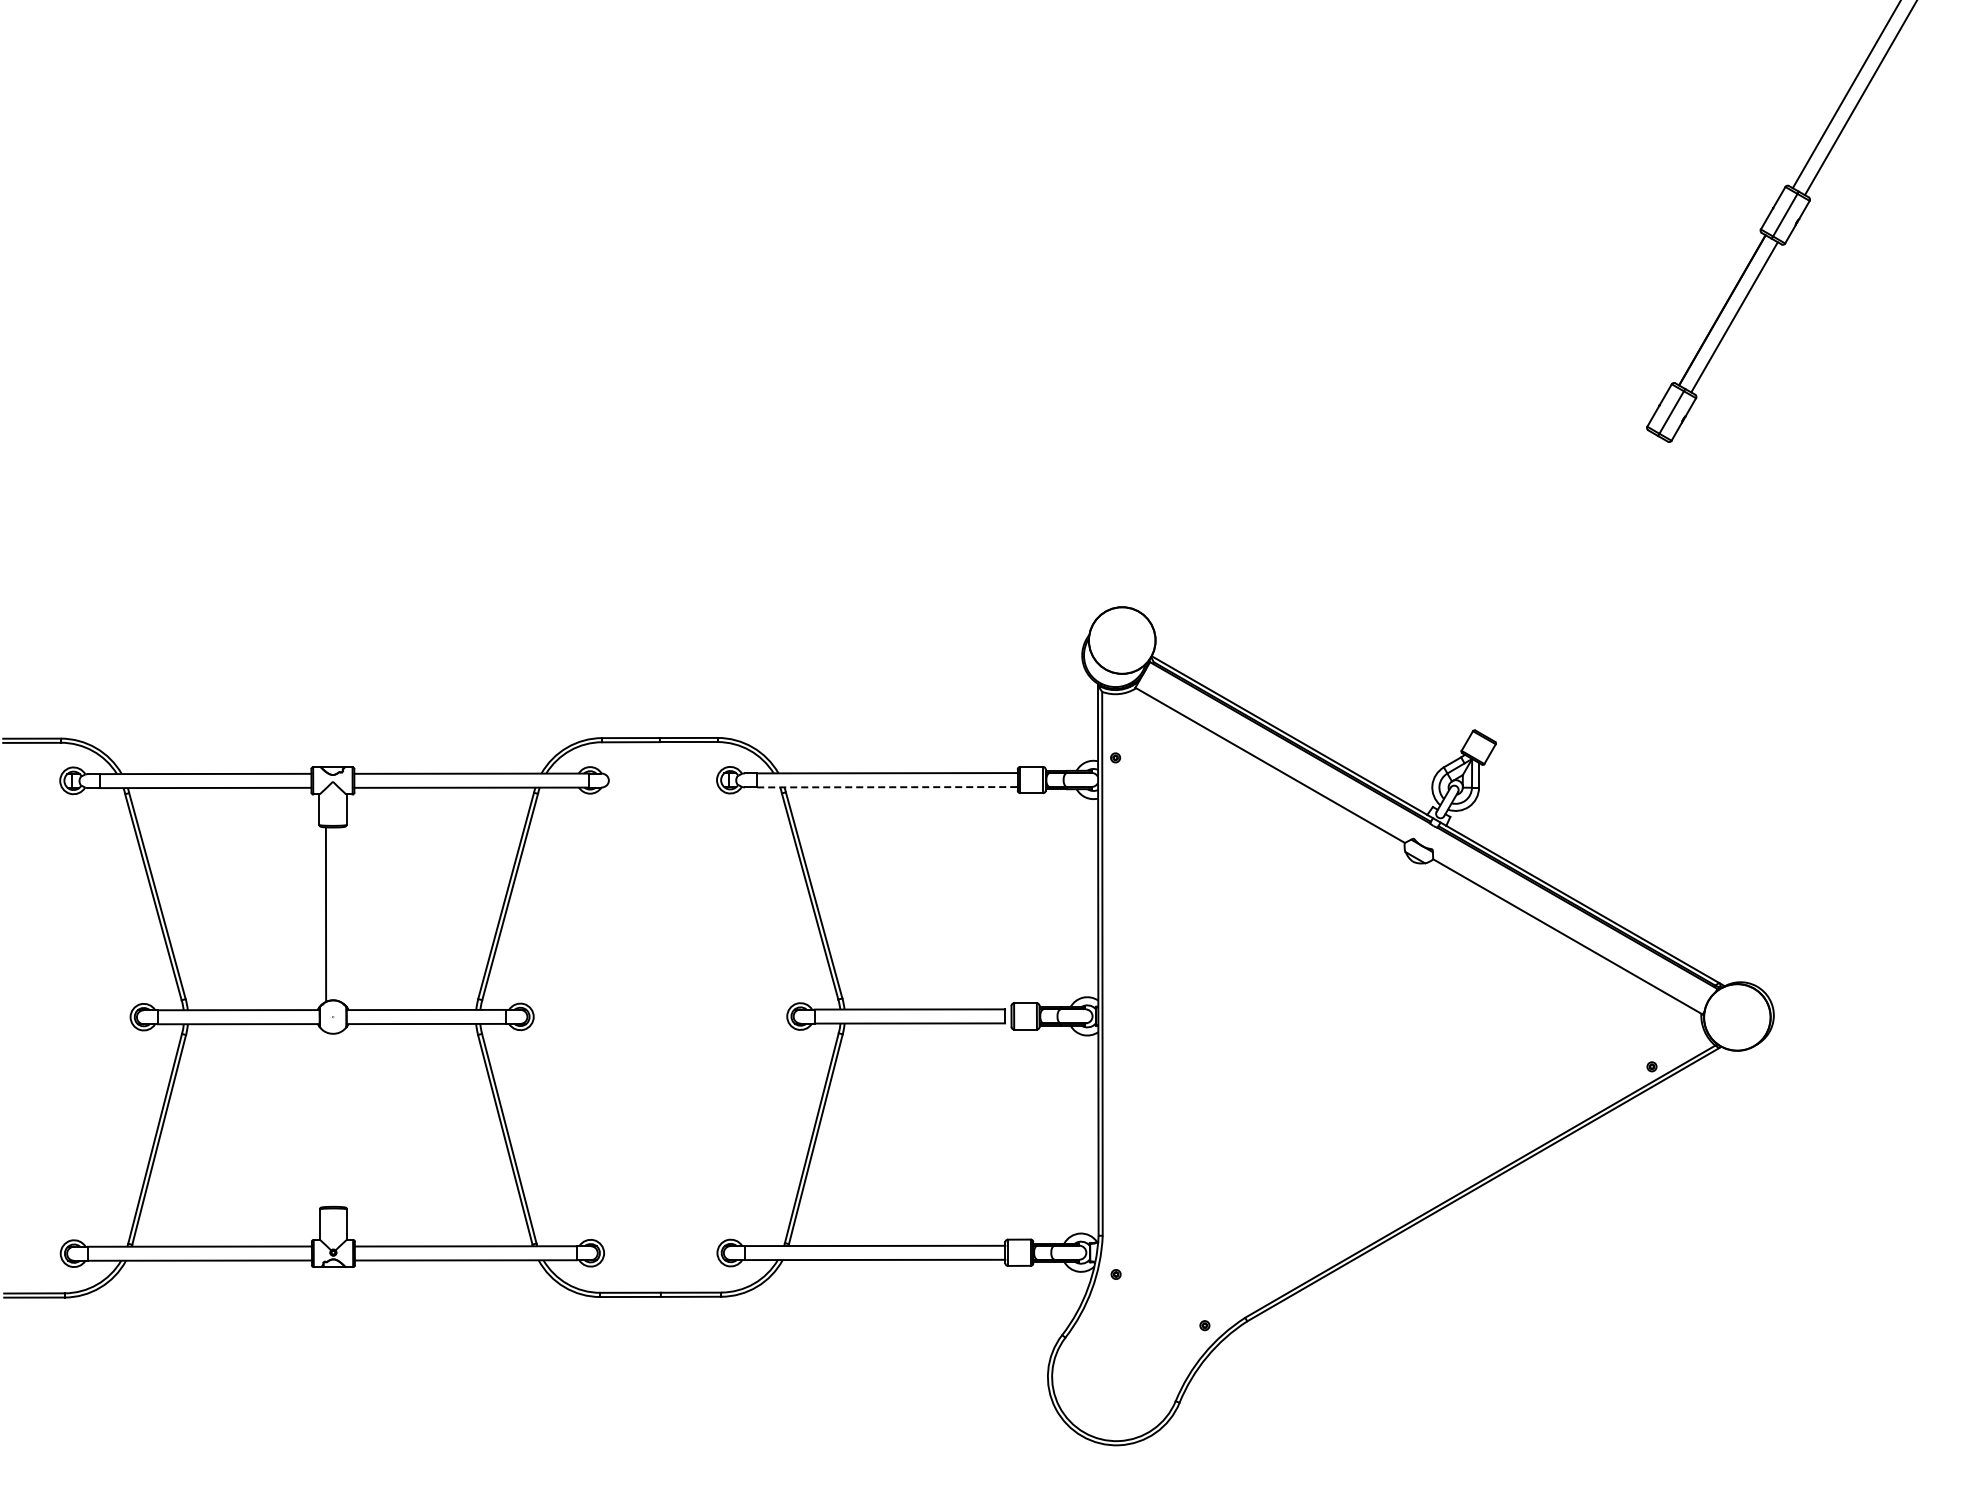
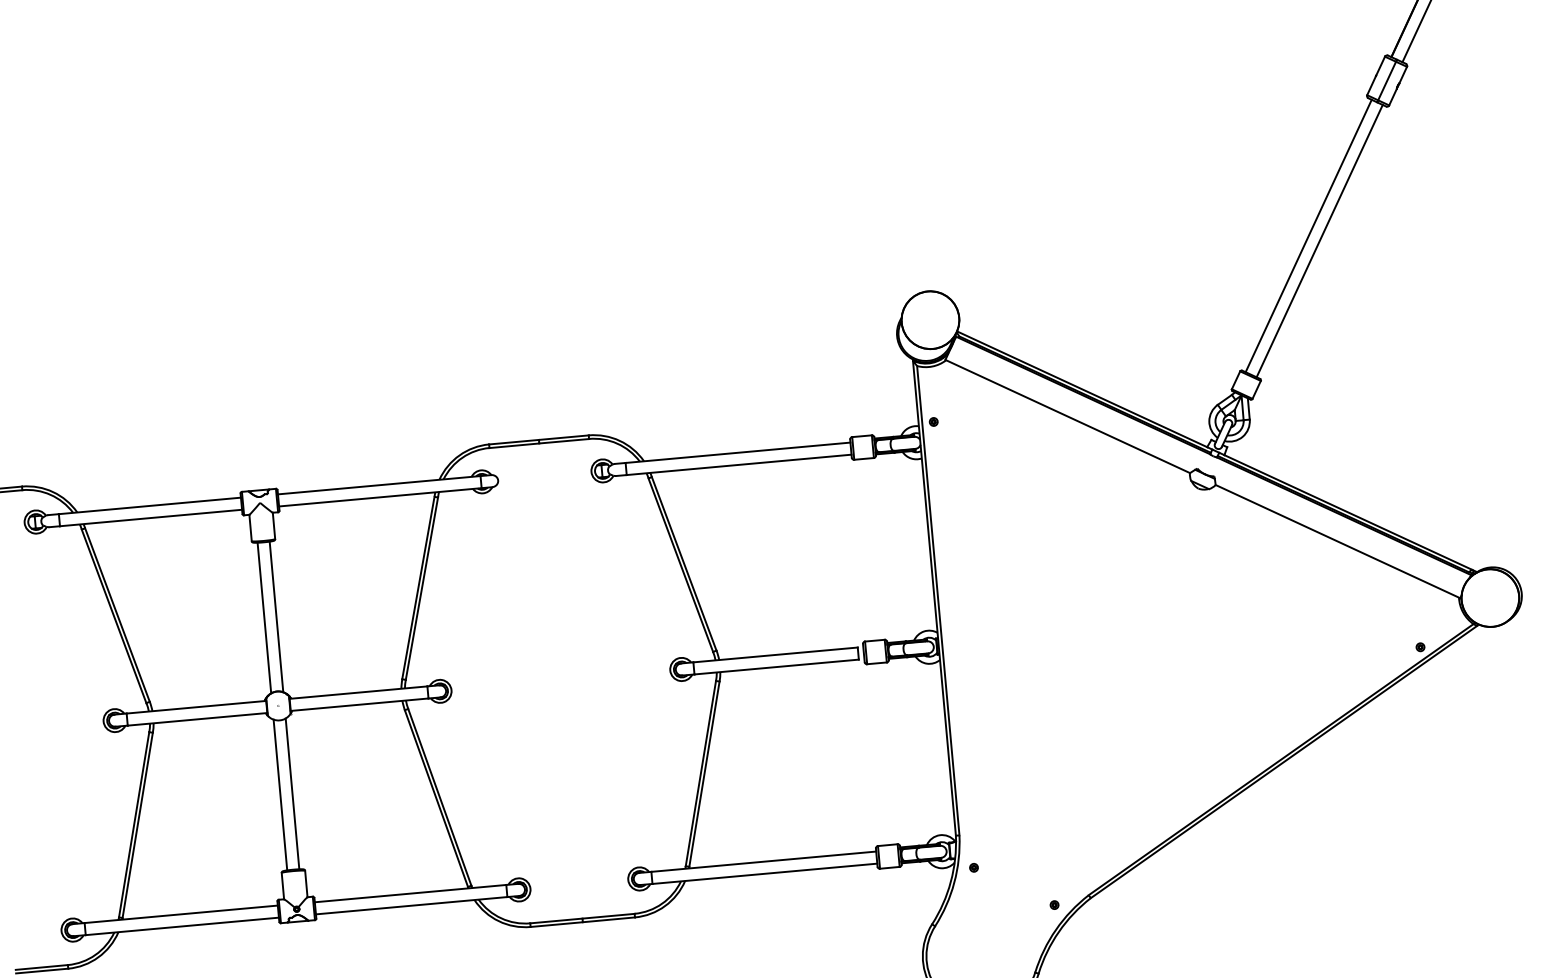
line: (1565, 582) -> (1308, 235), added
line: (1577, 589) -> (1319, 241), added
line: (887, 787) -> (739, 465), dashed -> solid
line: (339, 914) -> (276, 616), added
line: (326, 1119) -> (280, 794), added
line: (340, 1119) -> (292, 793), added

